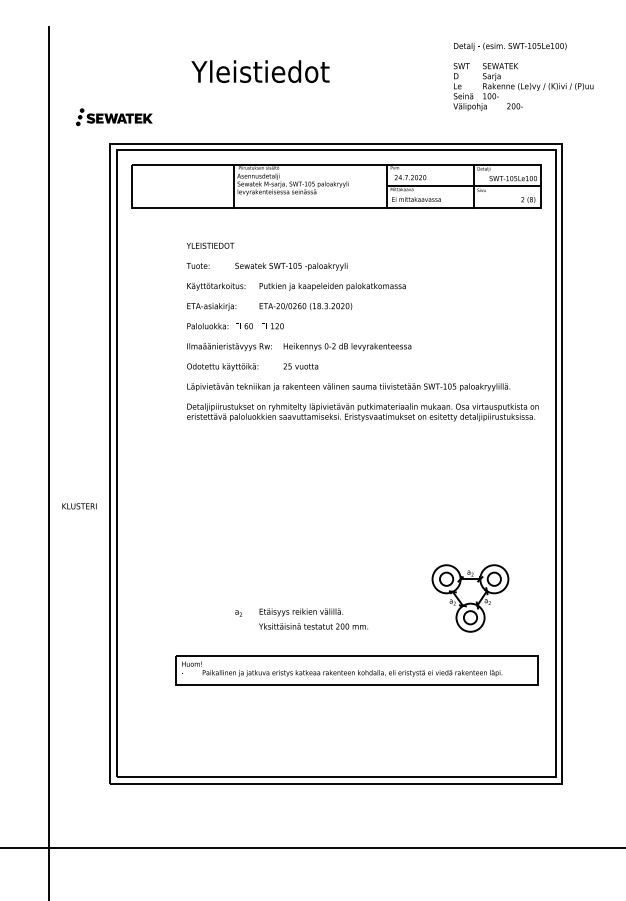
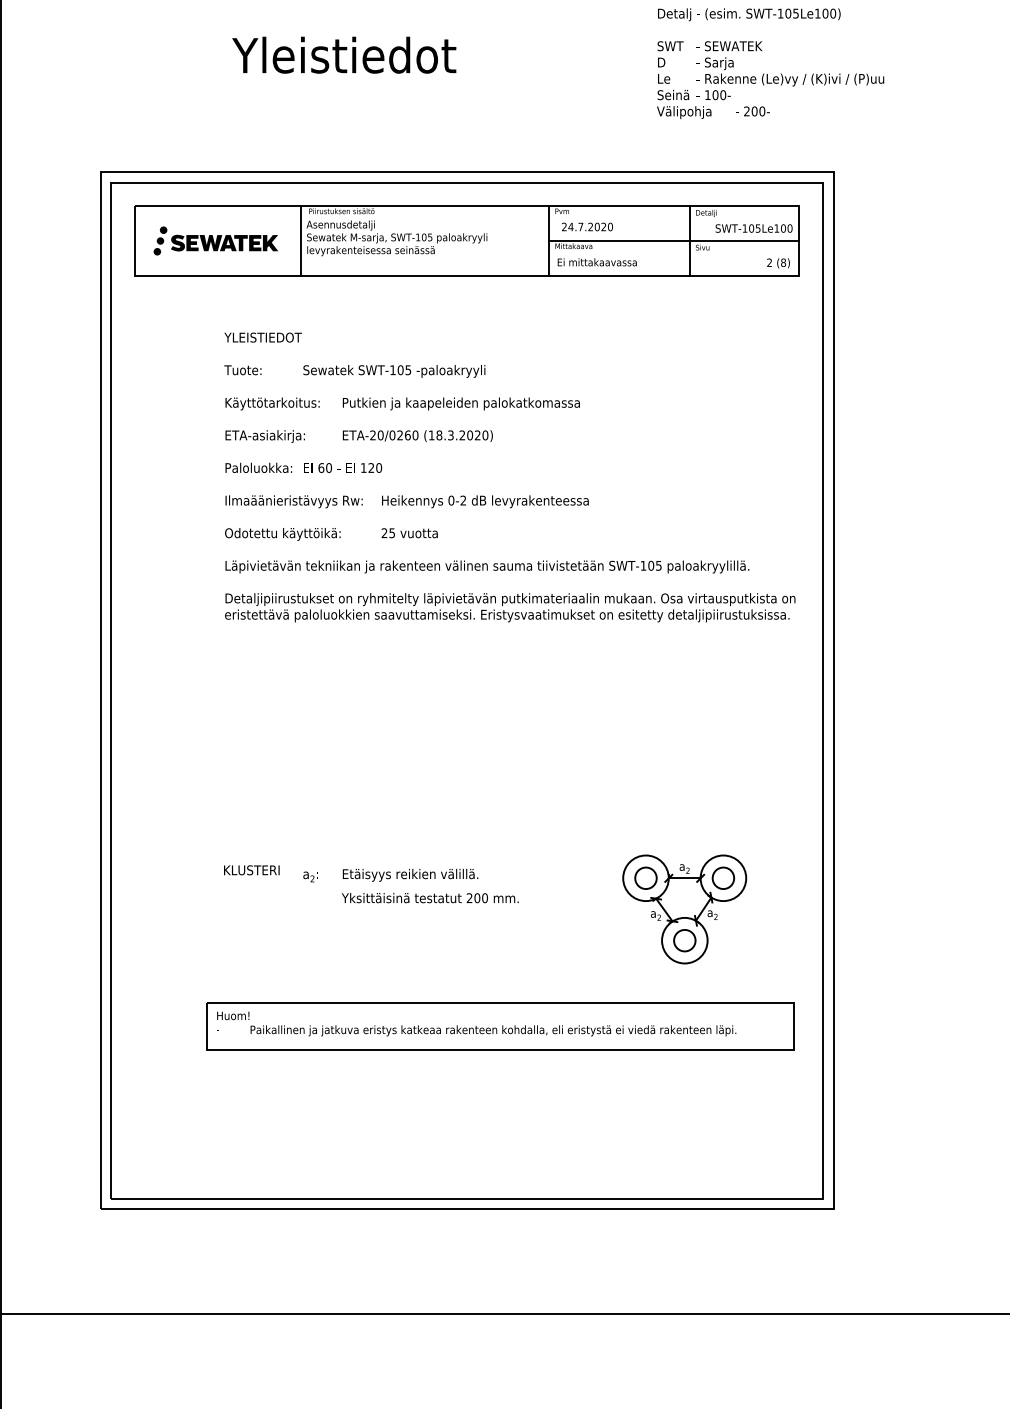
part: (114, 117) -> (216, 241), moved
text: (79, 506) -> (251, 870), moved
text: (301, 618) -> (410, 885), moved

